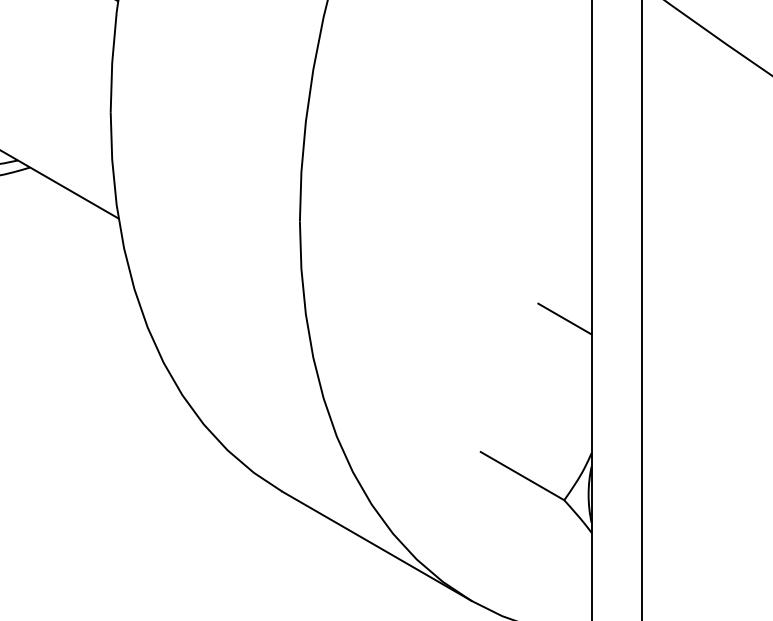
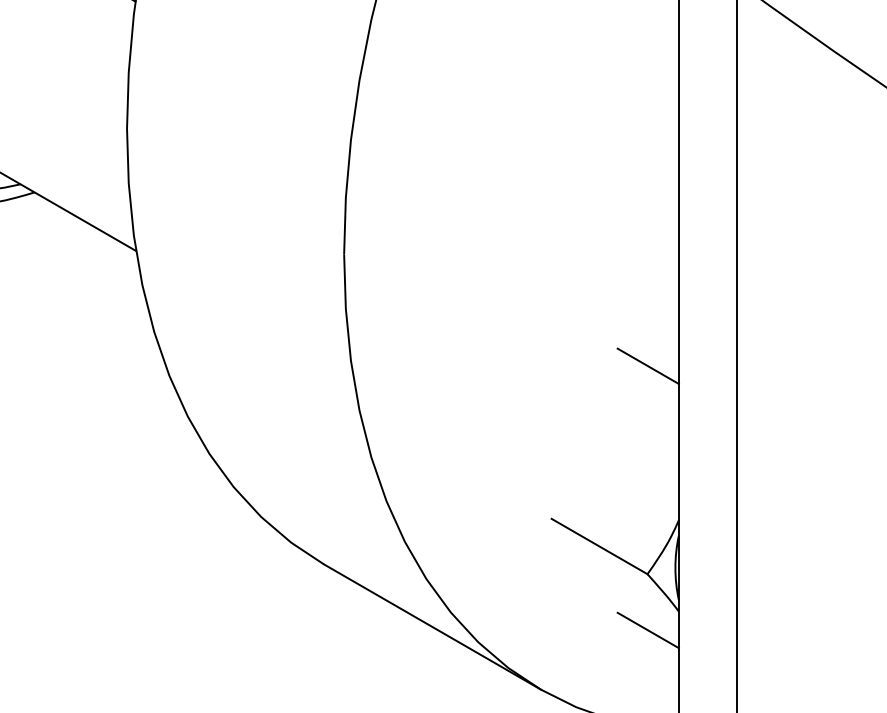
line: (564, 548) -> (647, 629), added

